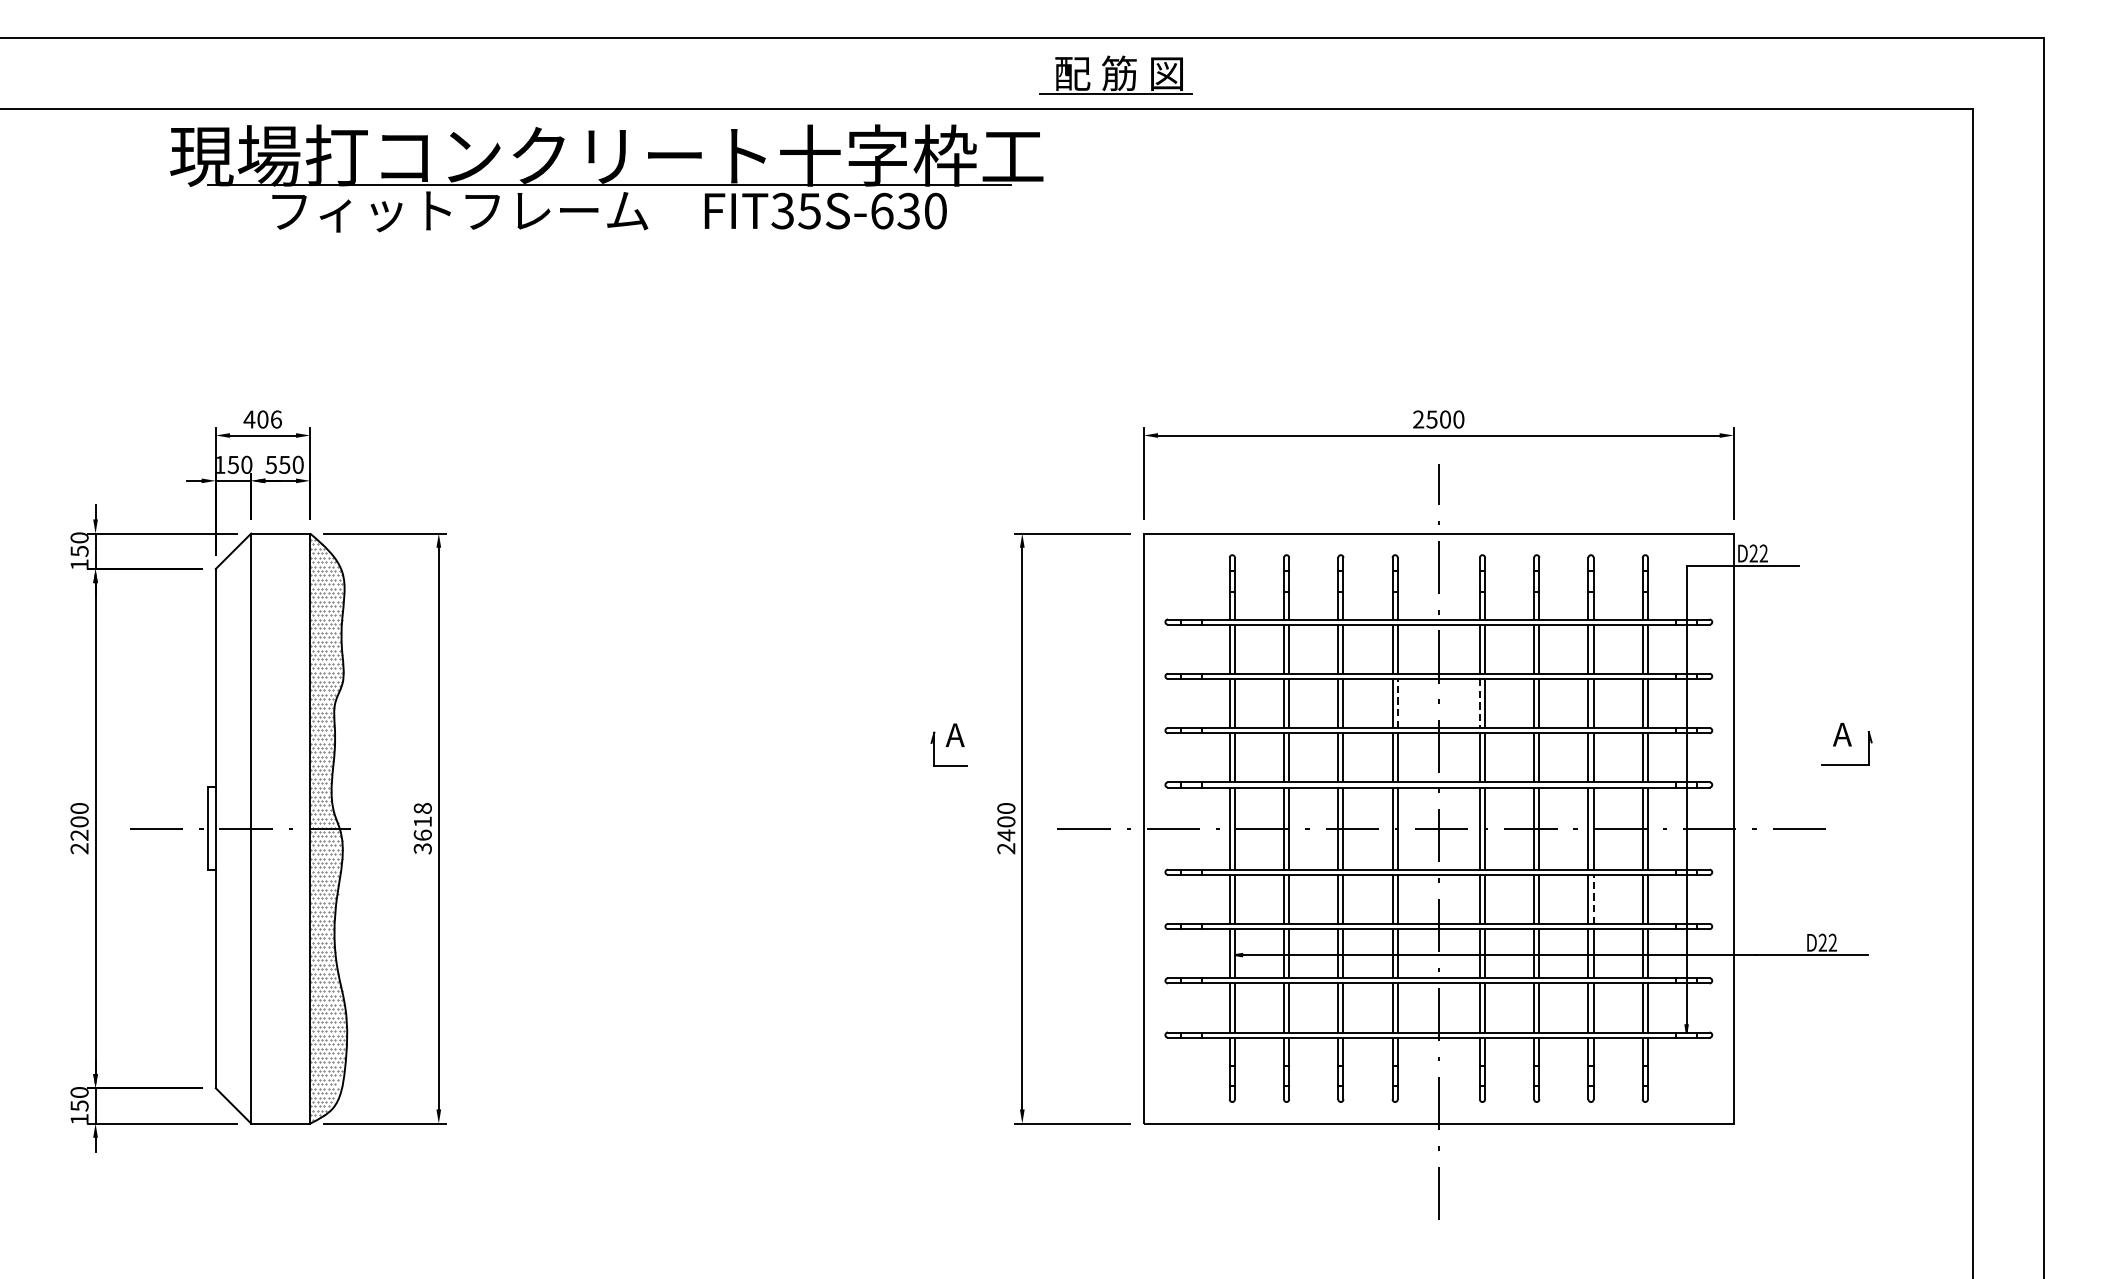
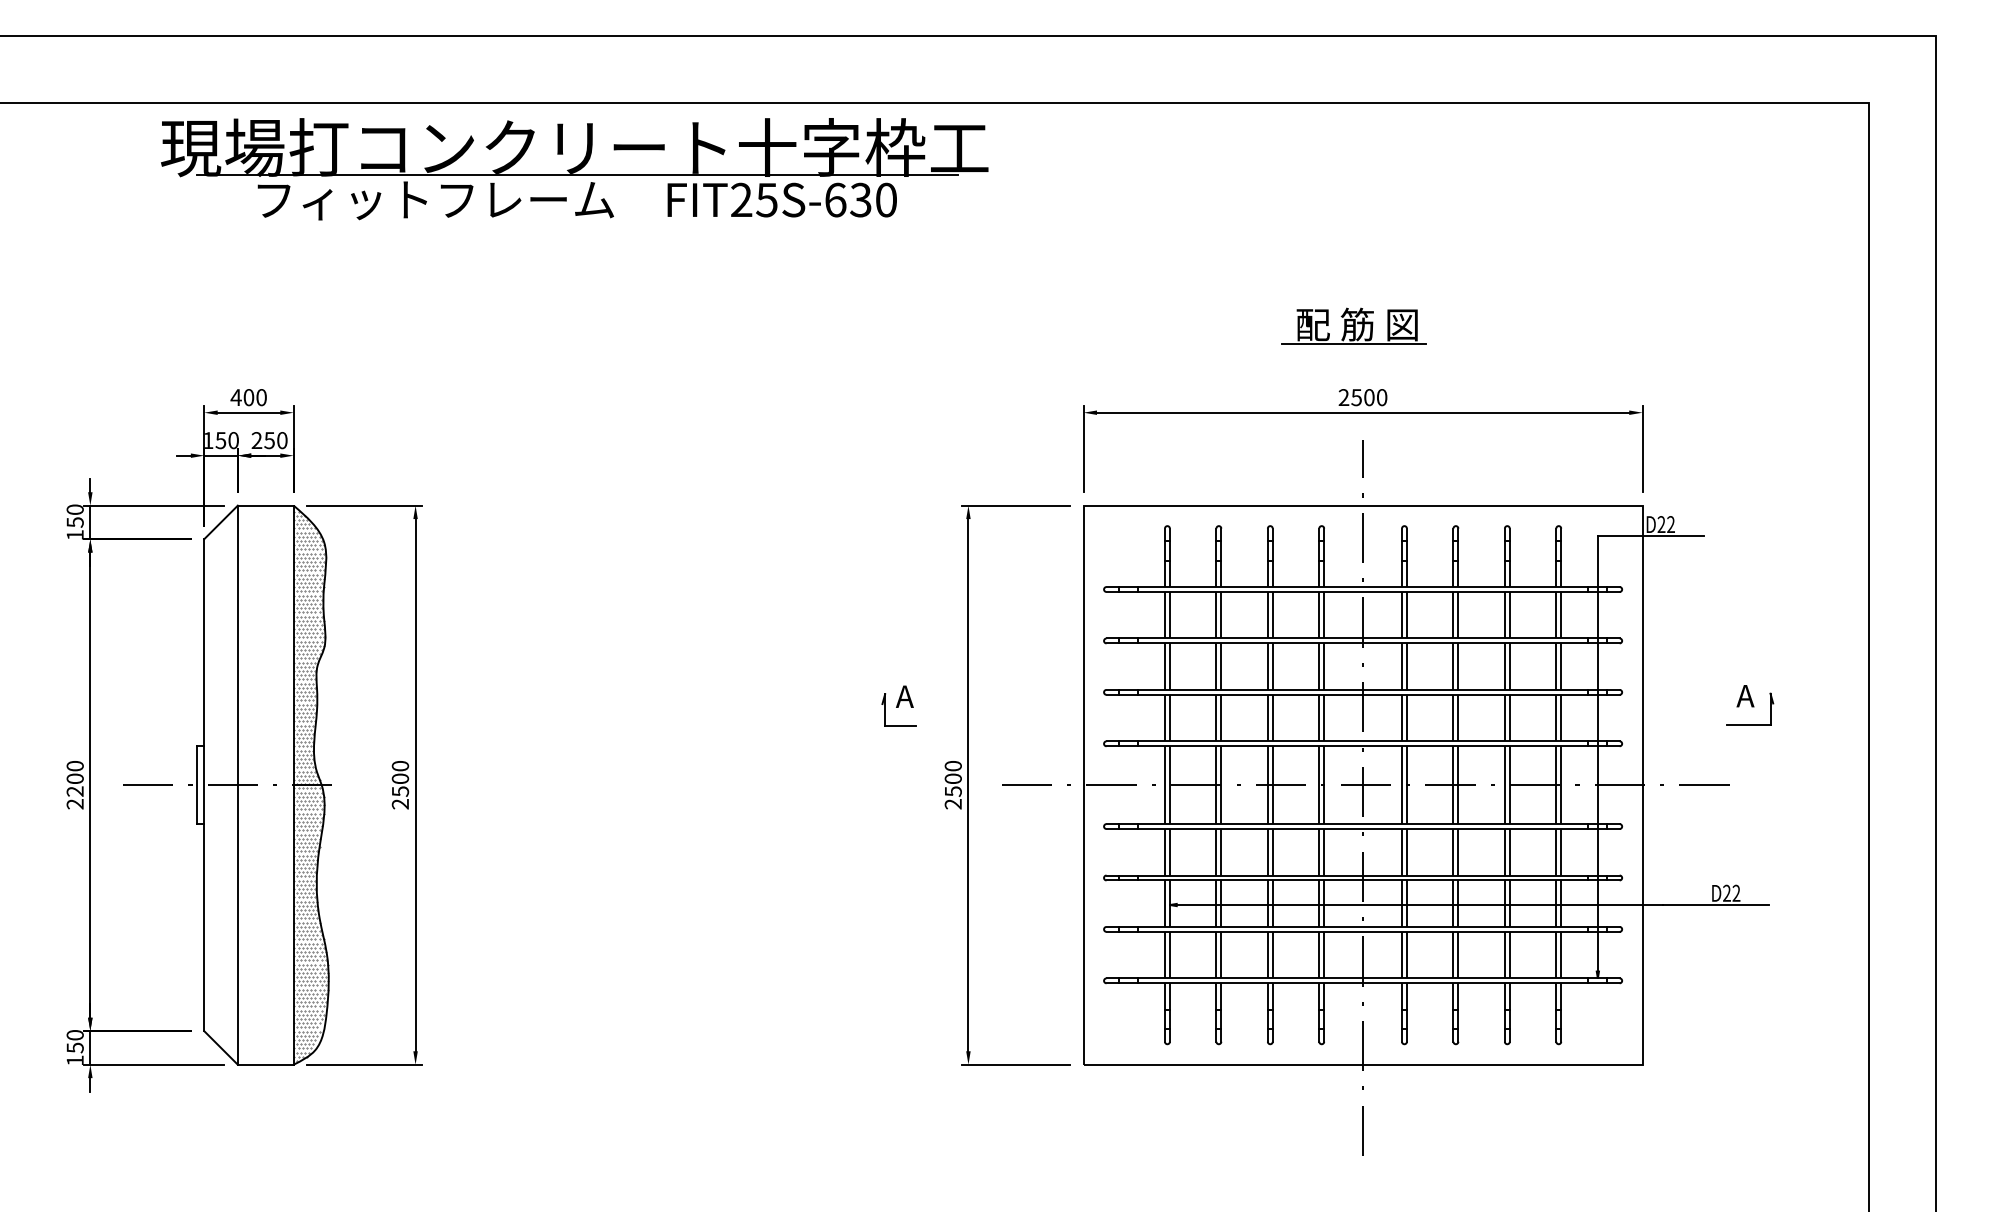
part: (1115, 74) -> (1353, 325), moved
text: (782, 211) -> (741, 200), FIT35S-630 -> FIT25S-630
text: (276, 419) -> (261, 397), 406 -> 400
text: (270, 464) -> (256, 440), 550 -> 250
line: (1398, 703) -> (1324, 666), dashed -> solid
line: (1480, 704) -> (1402, 667), dashed -> solid
text: (422, 827) -> (400, 784), 3618 -> 2500
text: (1006, 835) -> (953, 791), 2400 -> 2500
line: (1593, 898) -> (1509, 851), dashed -> solid

